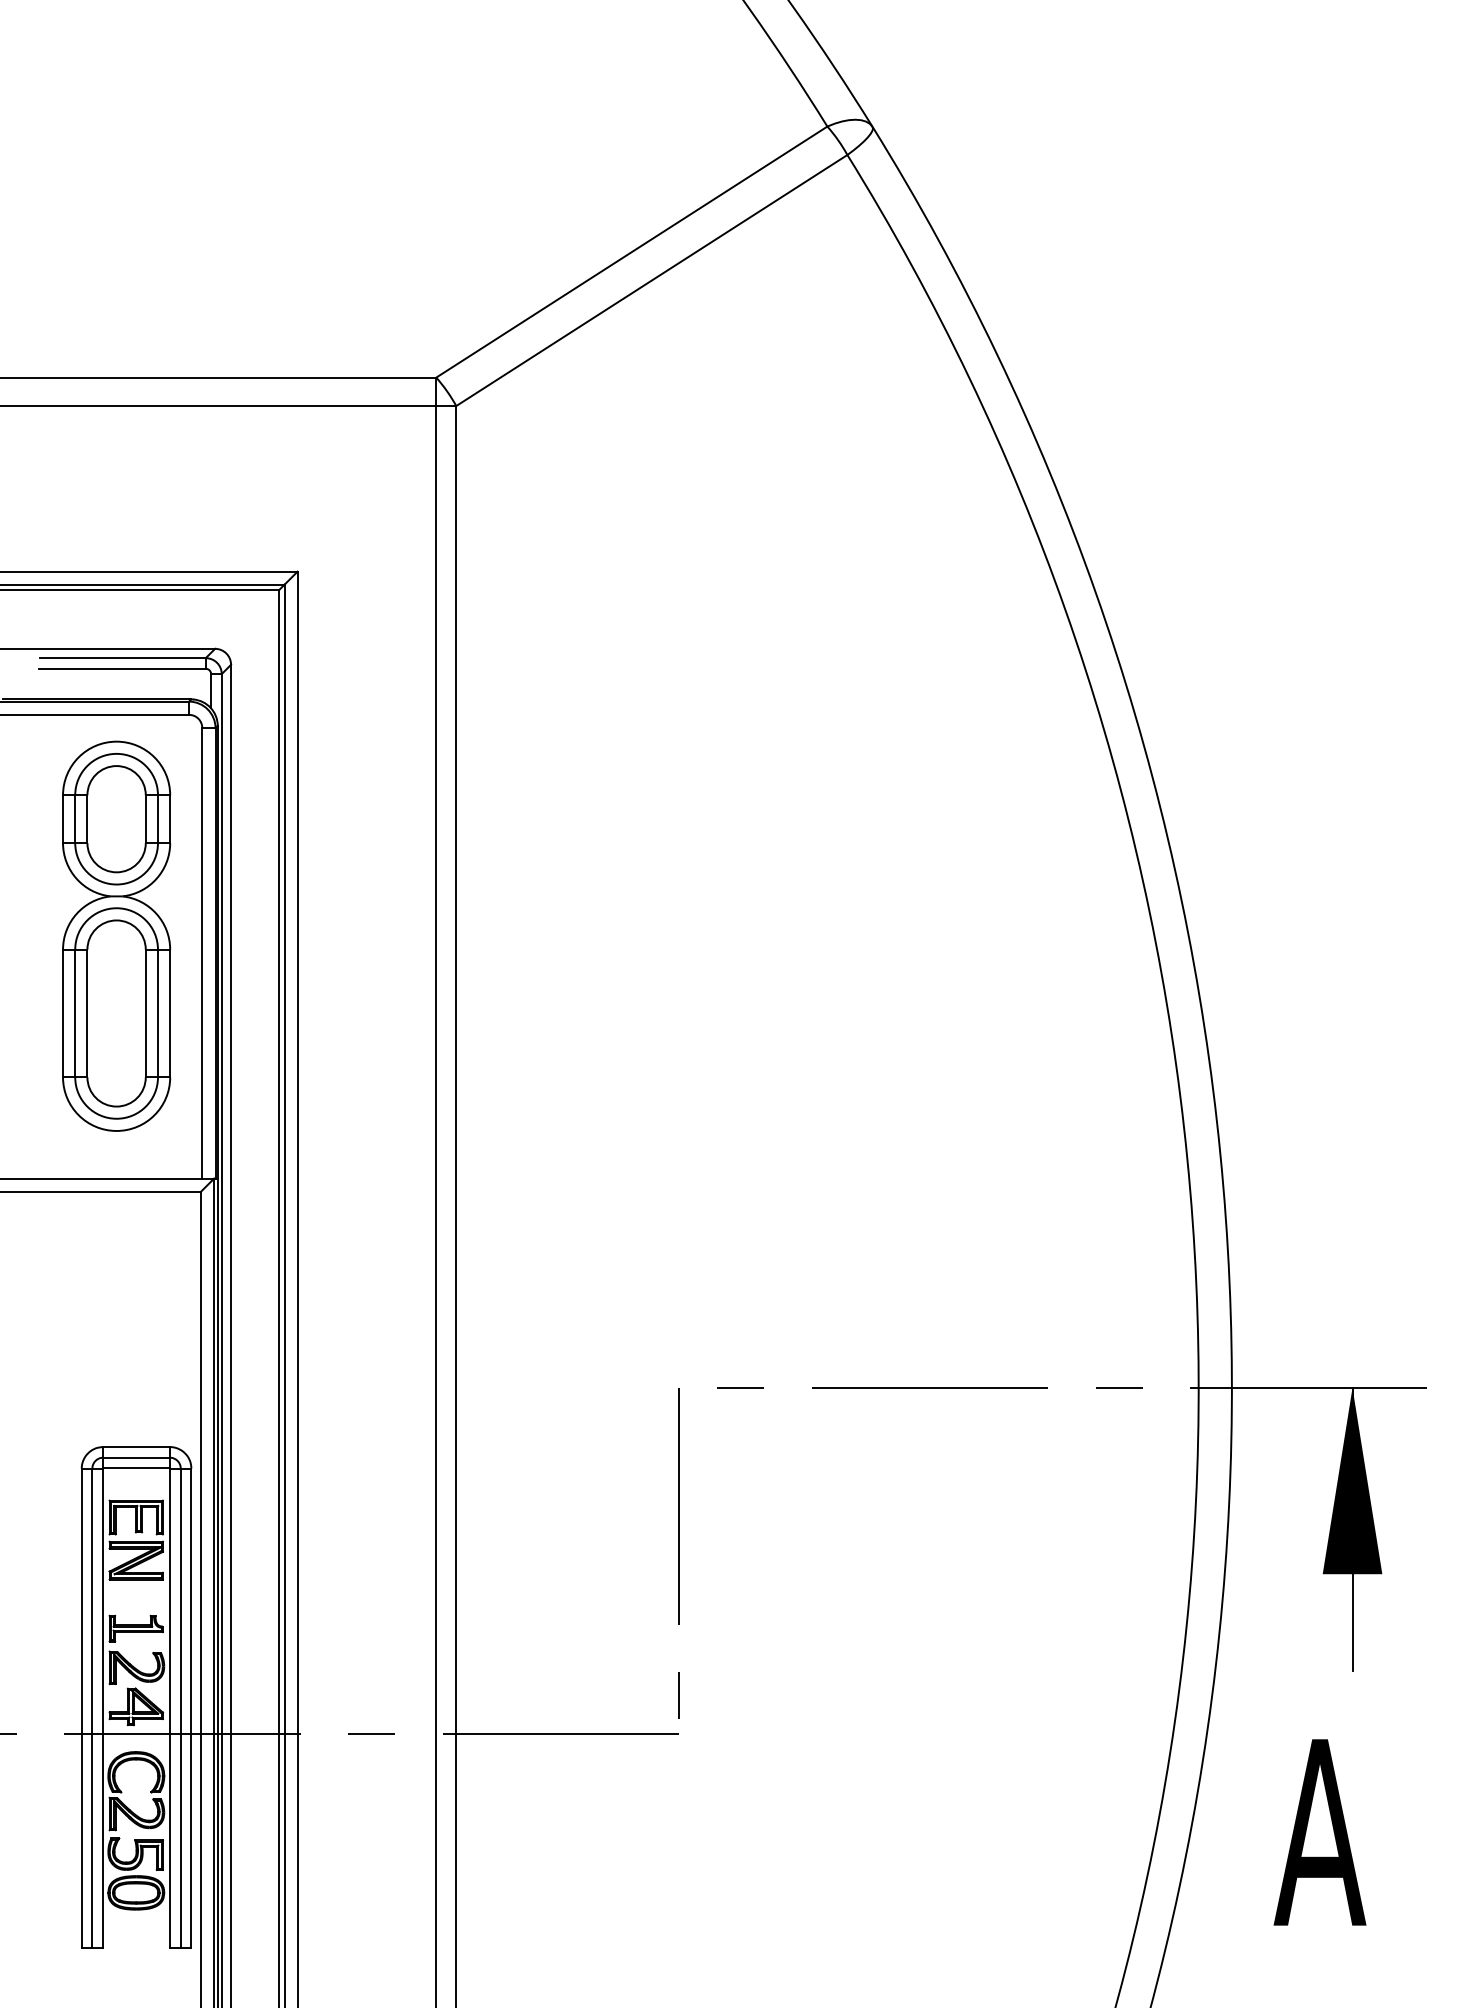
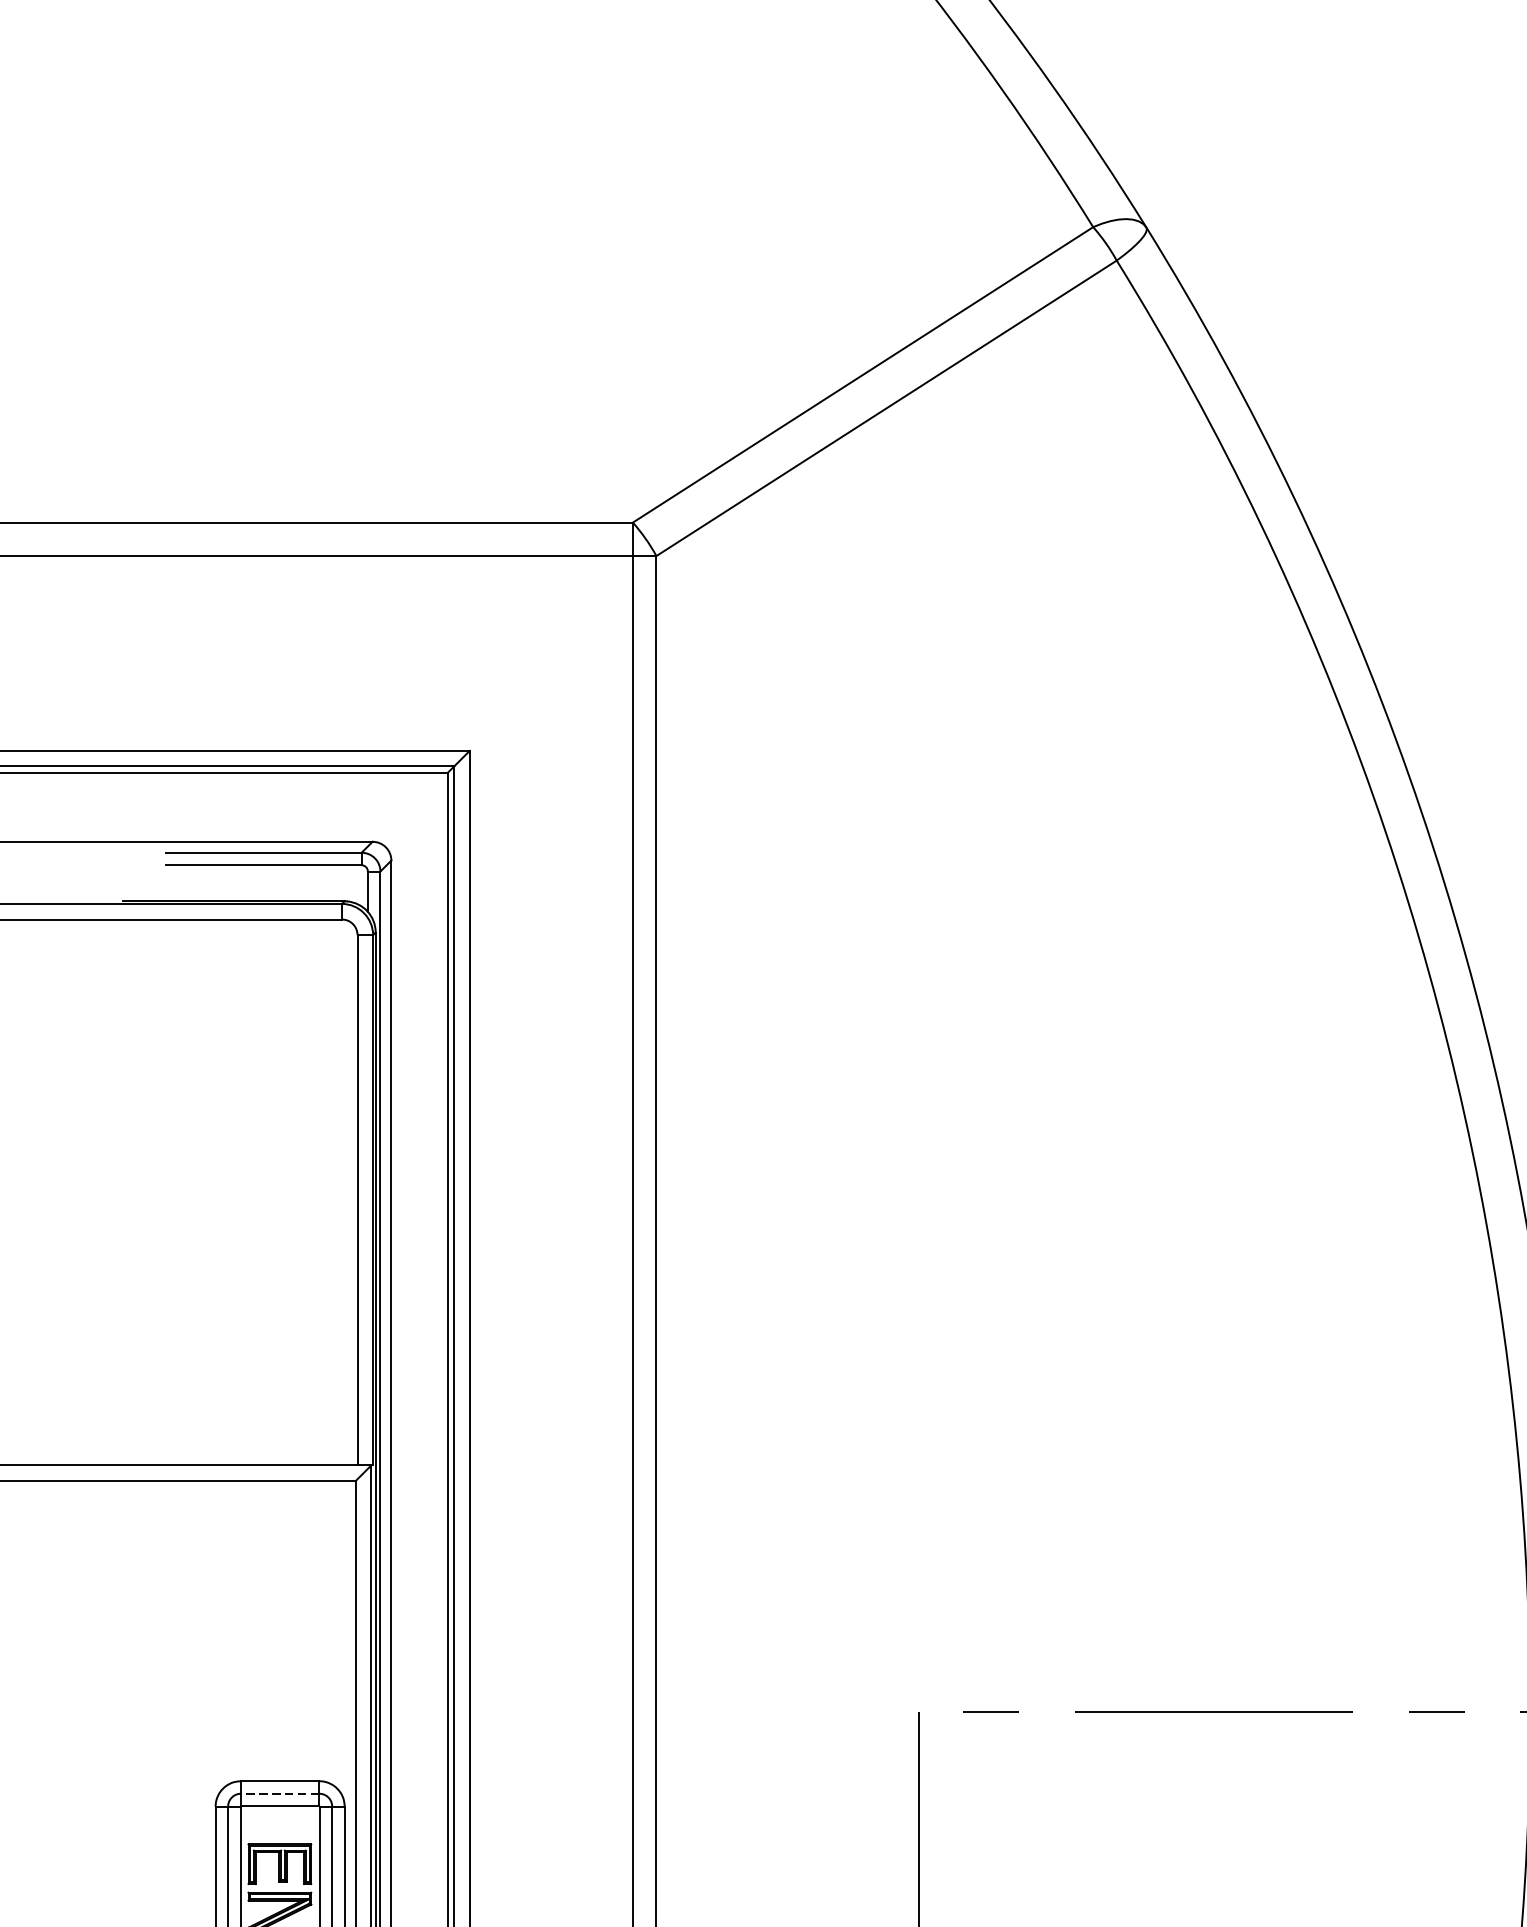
part: (116, 935) -> (256, 1179), removed
line: (136, 1457) -> (280, 1793), solid -> dashed

